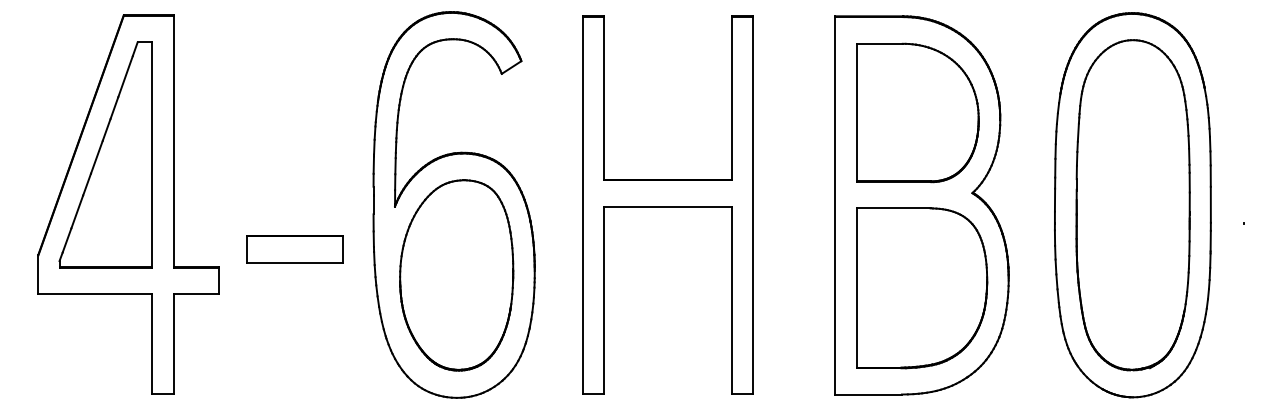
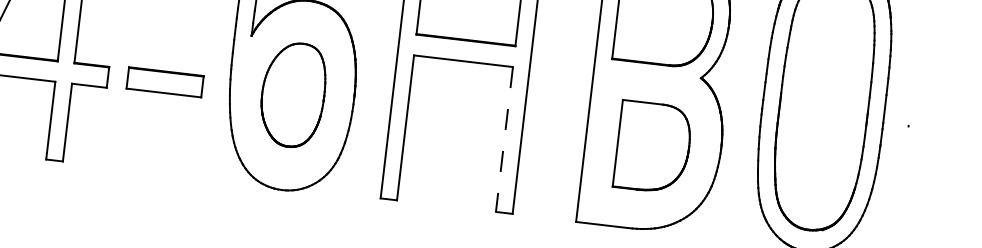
part: (294, 249) -> (164, 82), moved
part: (456, 275) -> (293, 95), size x0.7
part: (922, 288) -> (653, 147), size x0.7
line: (731, 300) -> (504, 139), solid -> dashed

